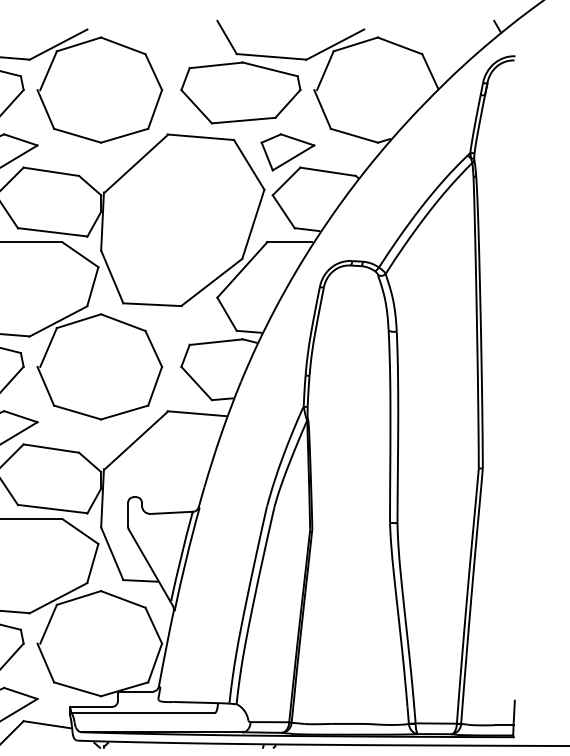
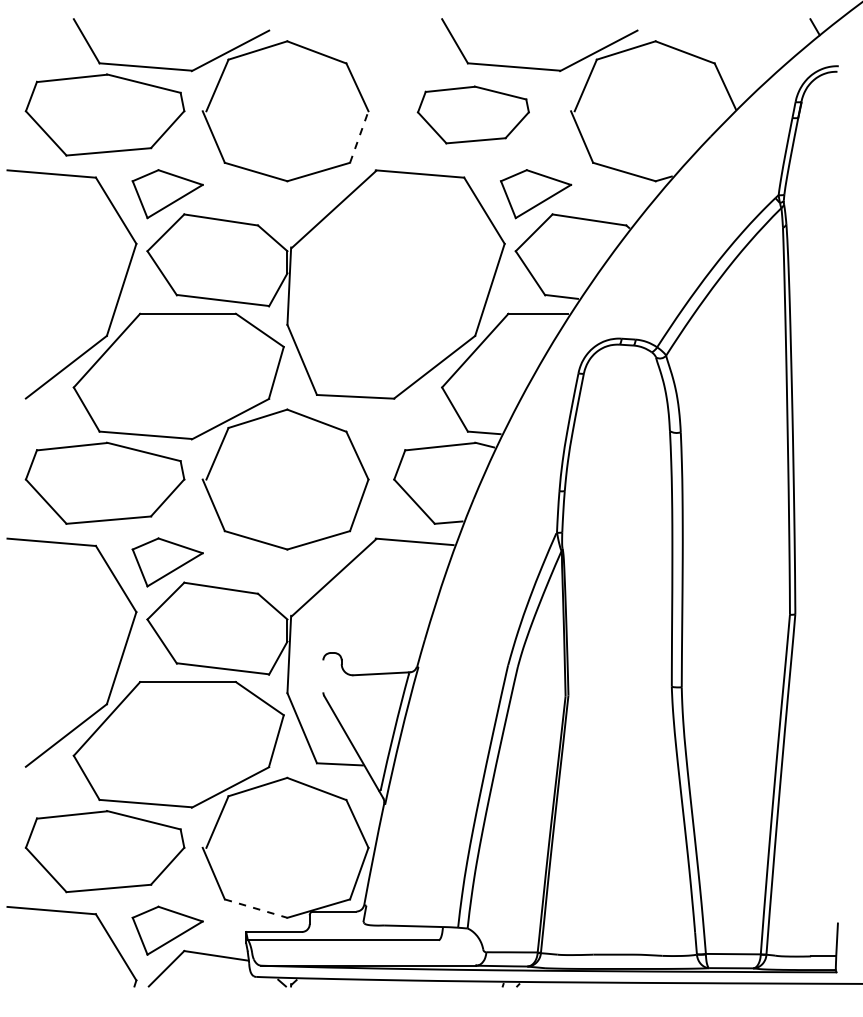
part: (240, 92) -> (473, 114), size x0.7
line: (155, 109) -> (359, 136), solid -> dashed
line: (128, 514) -> (323, 676), removed
line: (77, 689) -> (256, 908), solid -> dashed

